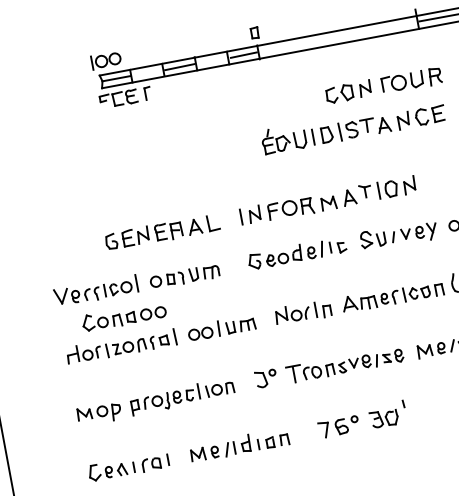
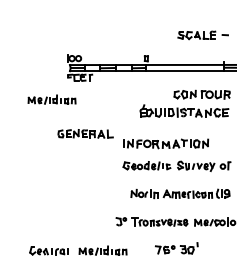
part: (74, 153) -> (51, 99), added
part: (162, 231) -> (85, 133), moved
part: (153, 309) -> (74, 179), removed
part: (155, 401) -> (67, 222), removed
part: (361, 420) -> (176, 248), moved

